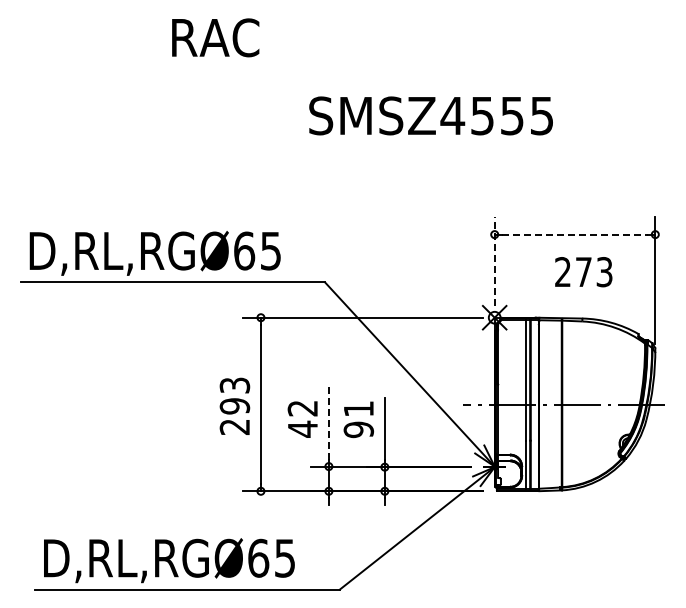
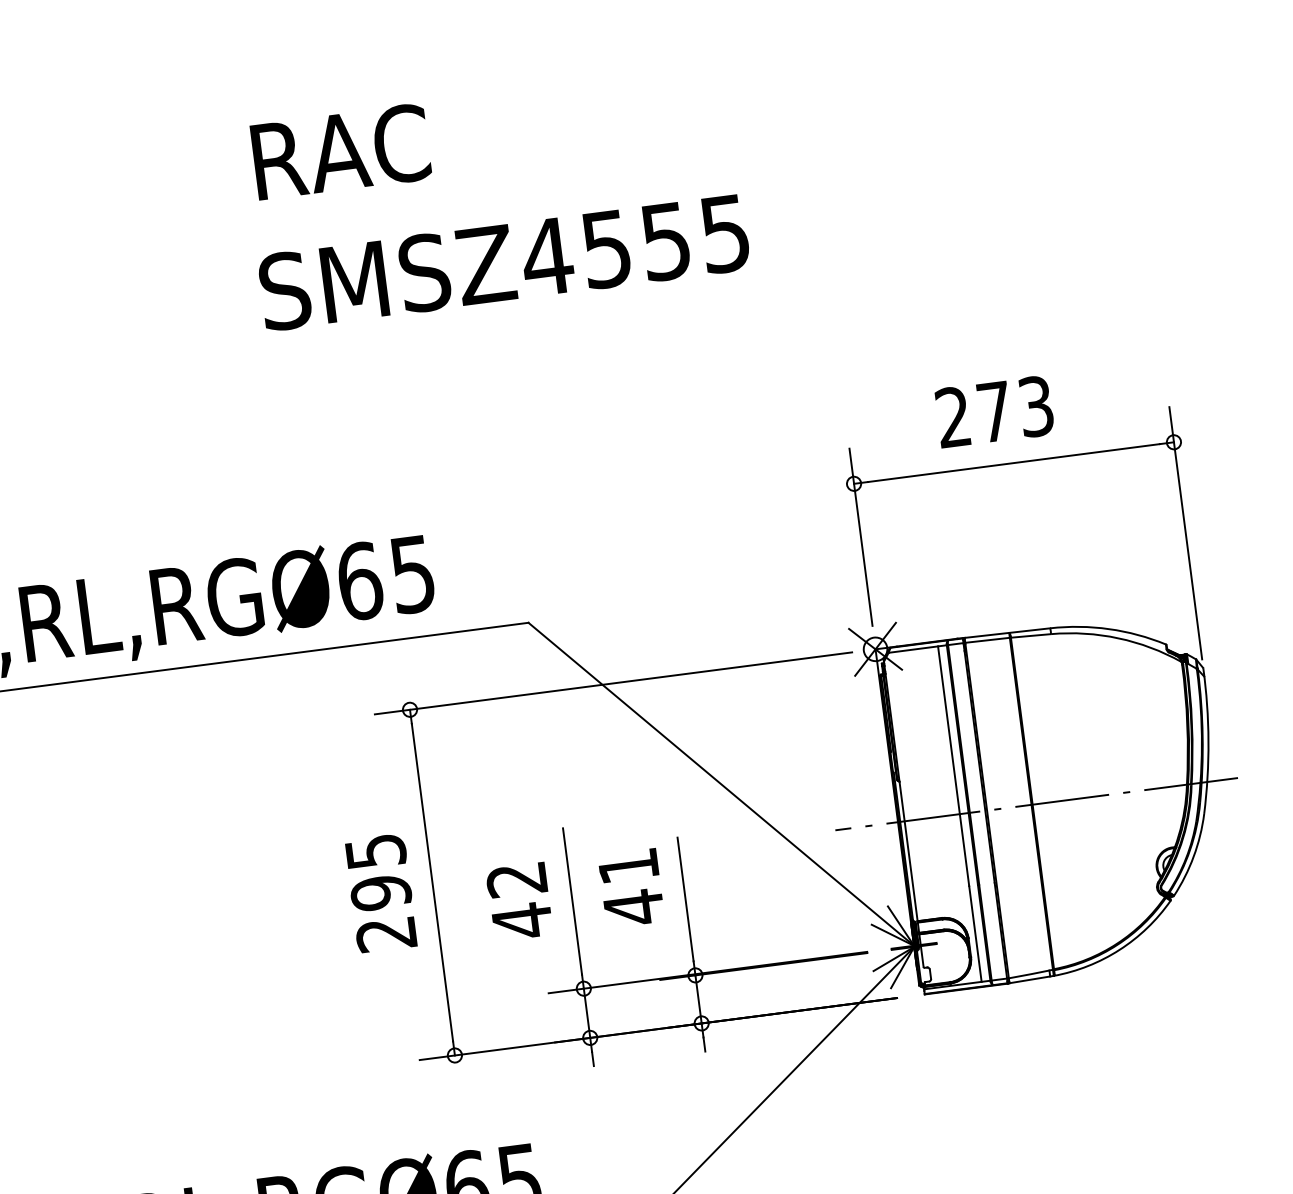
text: (215, 37) -> (340, 151), moved
text: (430, 115) -> (502, 261), moved
line: (575, 234) -> (1014, 462), dashed -> solid
line: (494, 260) -> (860, 535), dashed -> solid
text: (583, 272) -> (994, 412), moved
text: (234, 384) -> (374, 849), 293 -> 295
line: (328, 422) -> (571, 900), dashed -> solid
text: (358, 429) -> (633, 907), 91 -> 41

